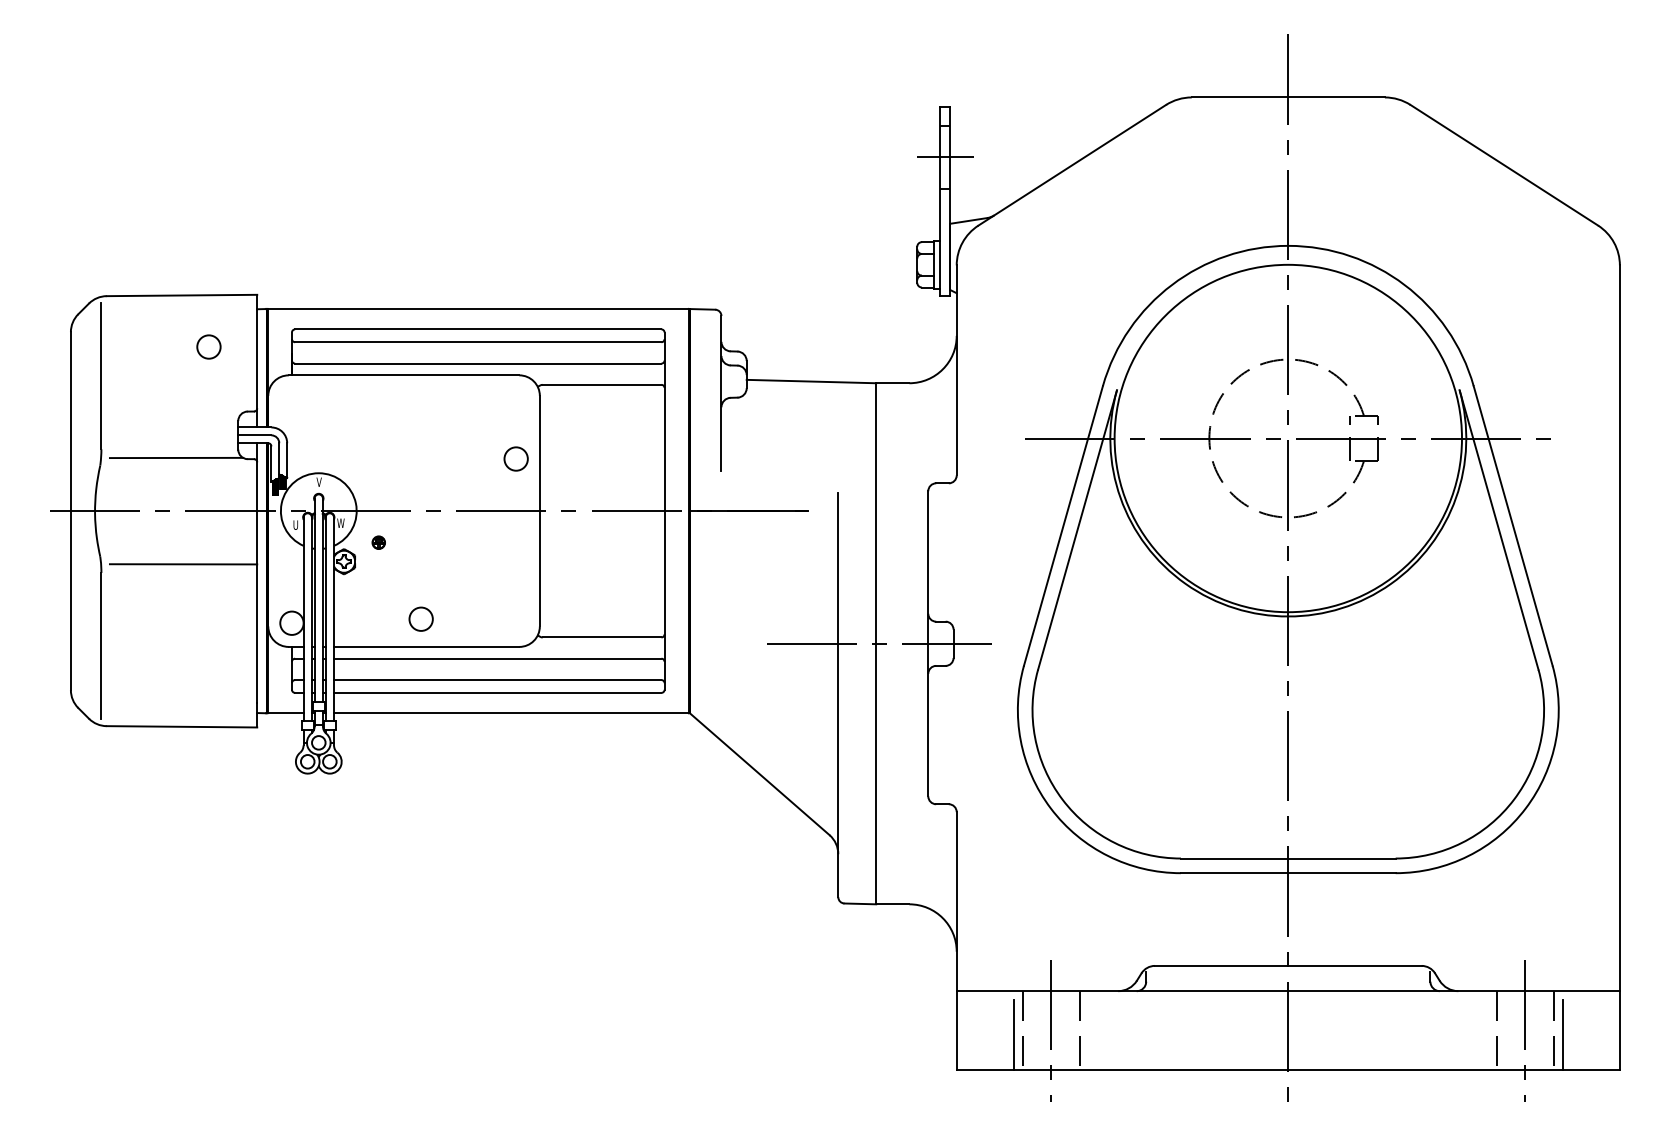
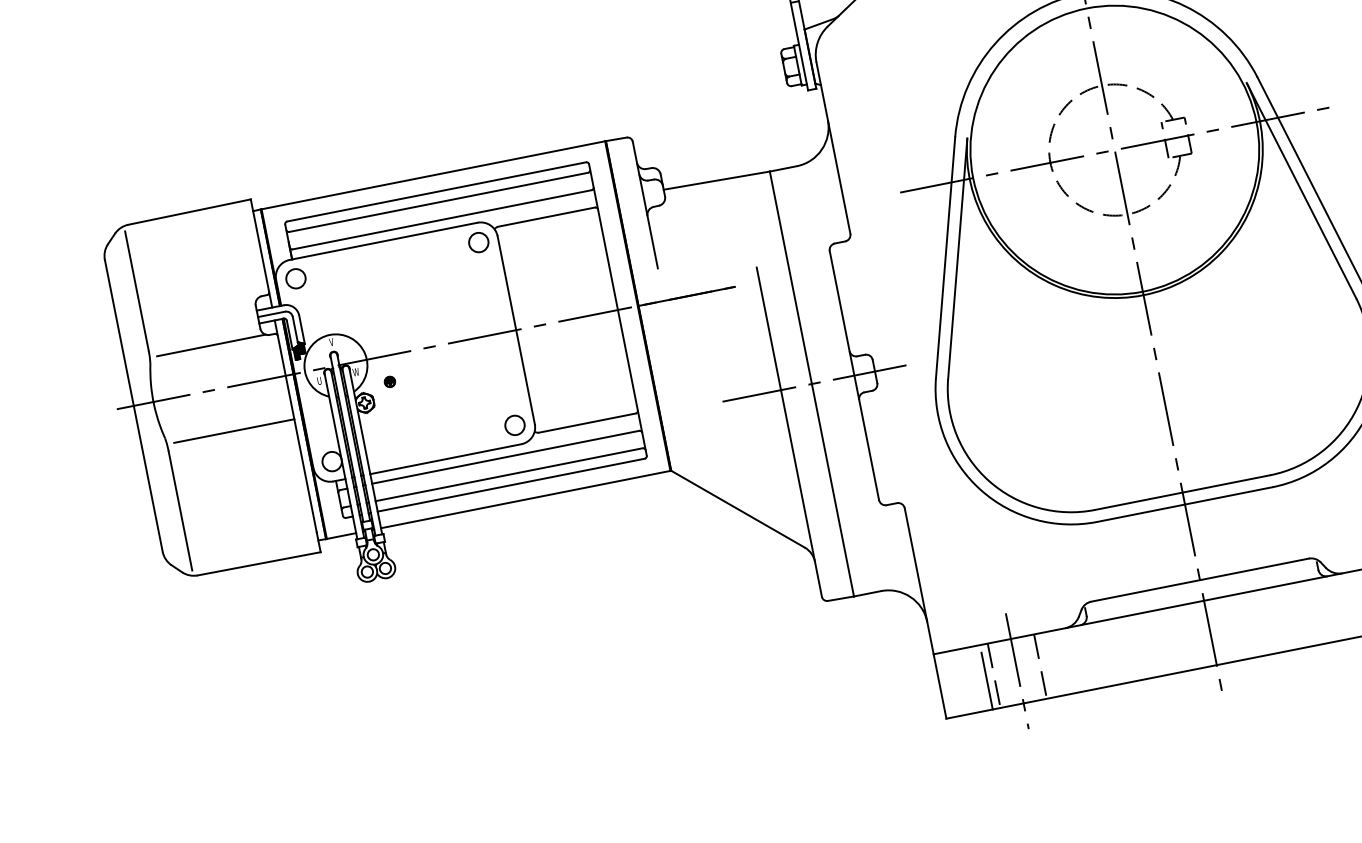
circle: (208, 346) -> (295, 278), moved
circle: (515, 458) -> (478, 242), moved
circle: (420, 618) -> (514, 424), moved

